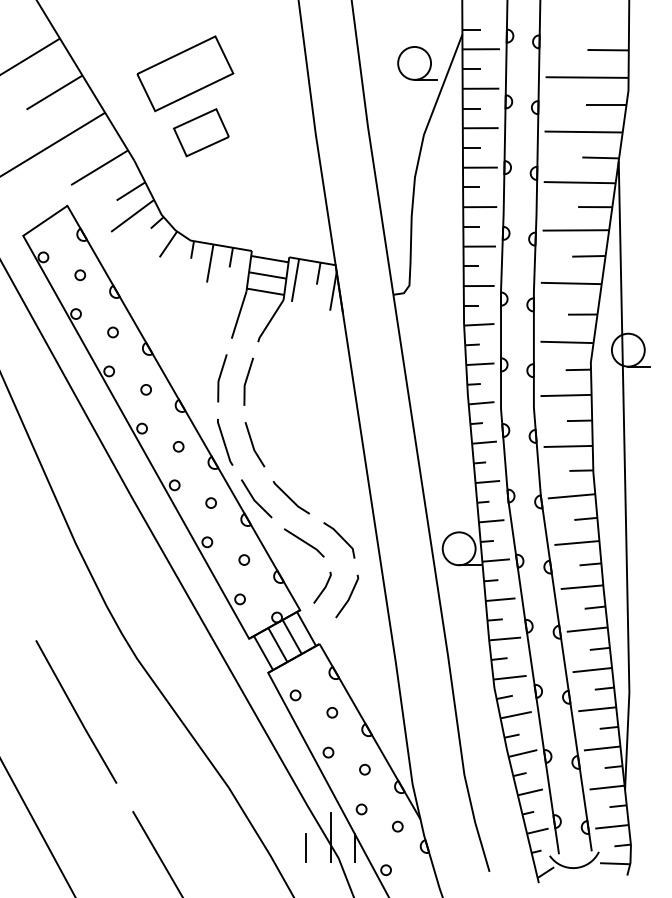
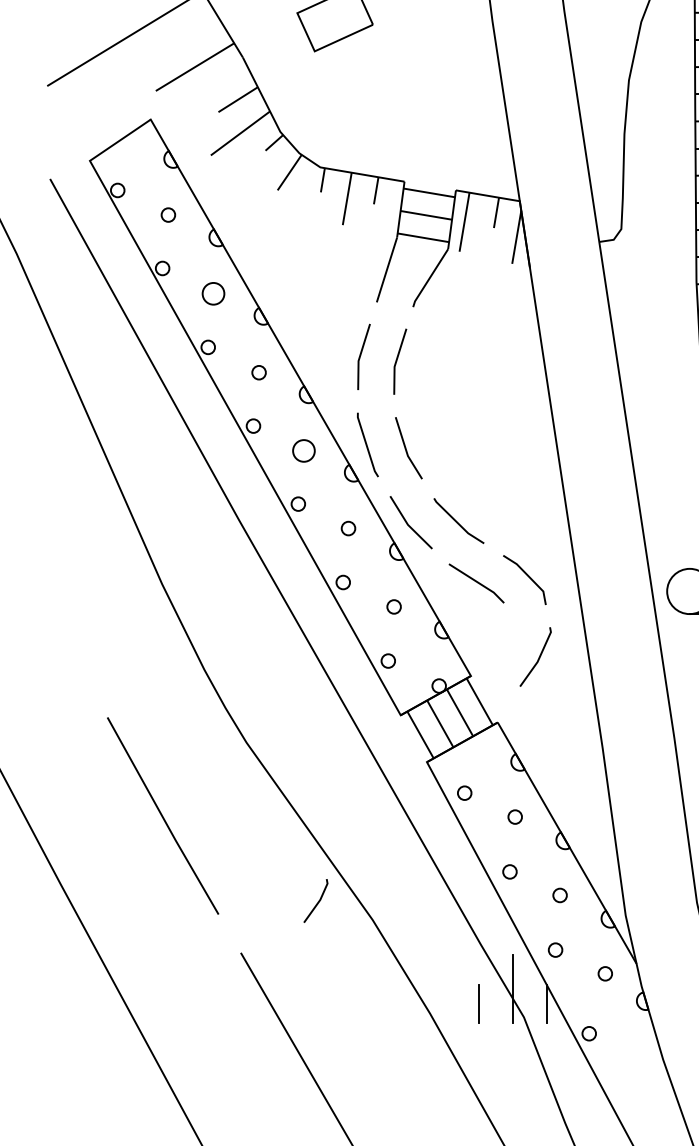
circle: (112, 332) -> (212, 293), size x1.6
circle: (178, 446) -> (303, 450), size x1.6
line: (323, 588) -> (317, 902), moved

